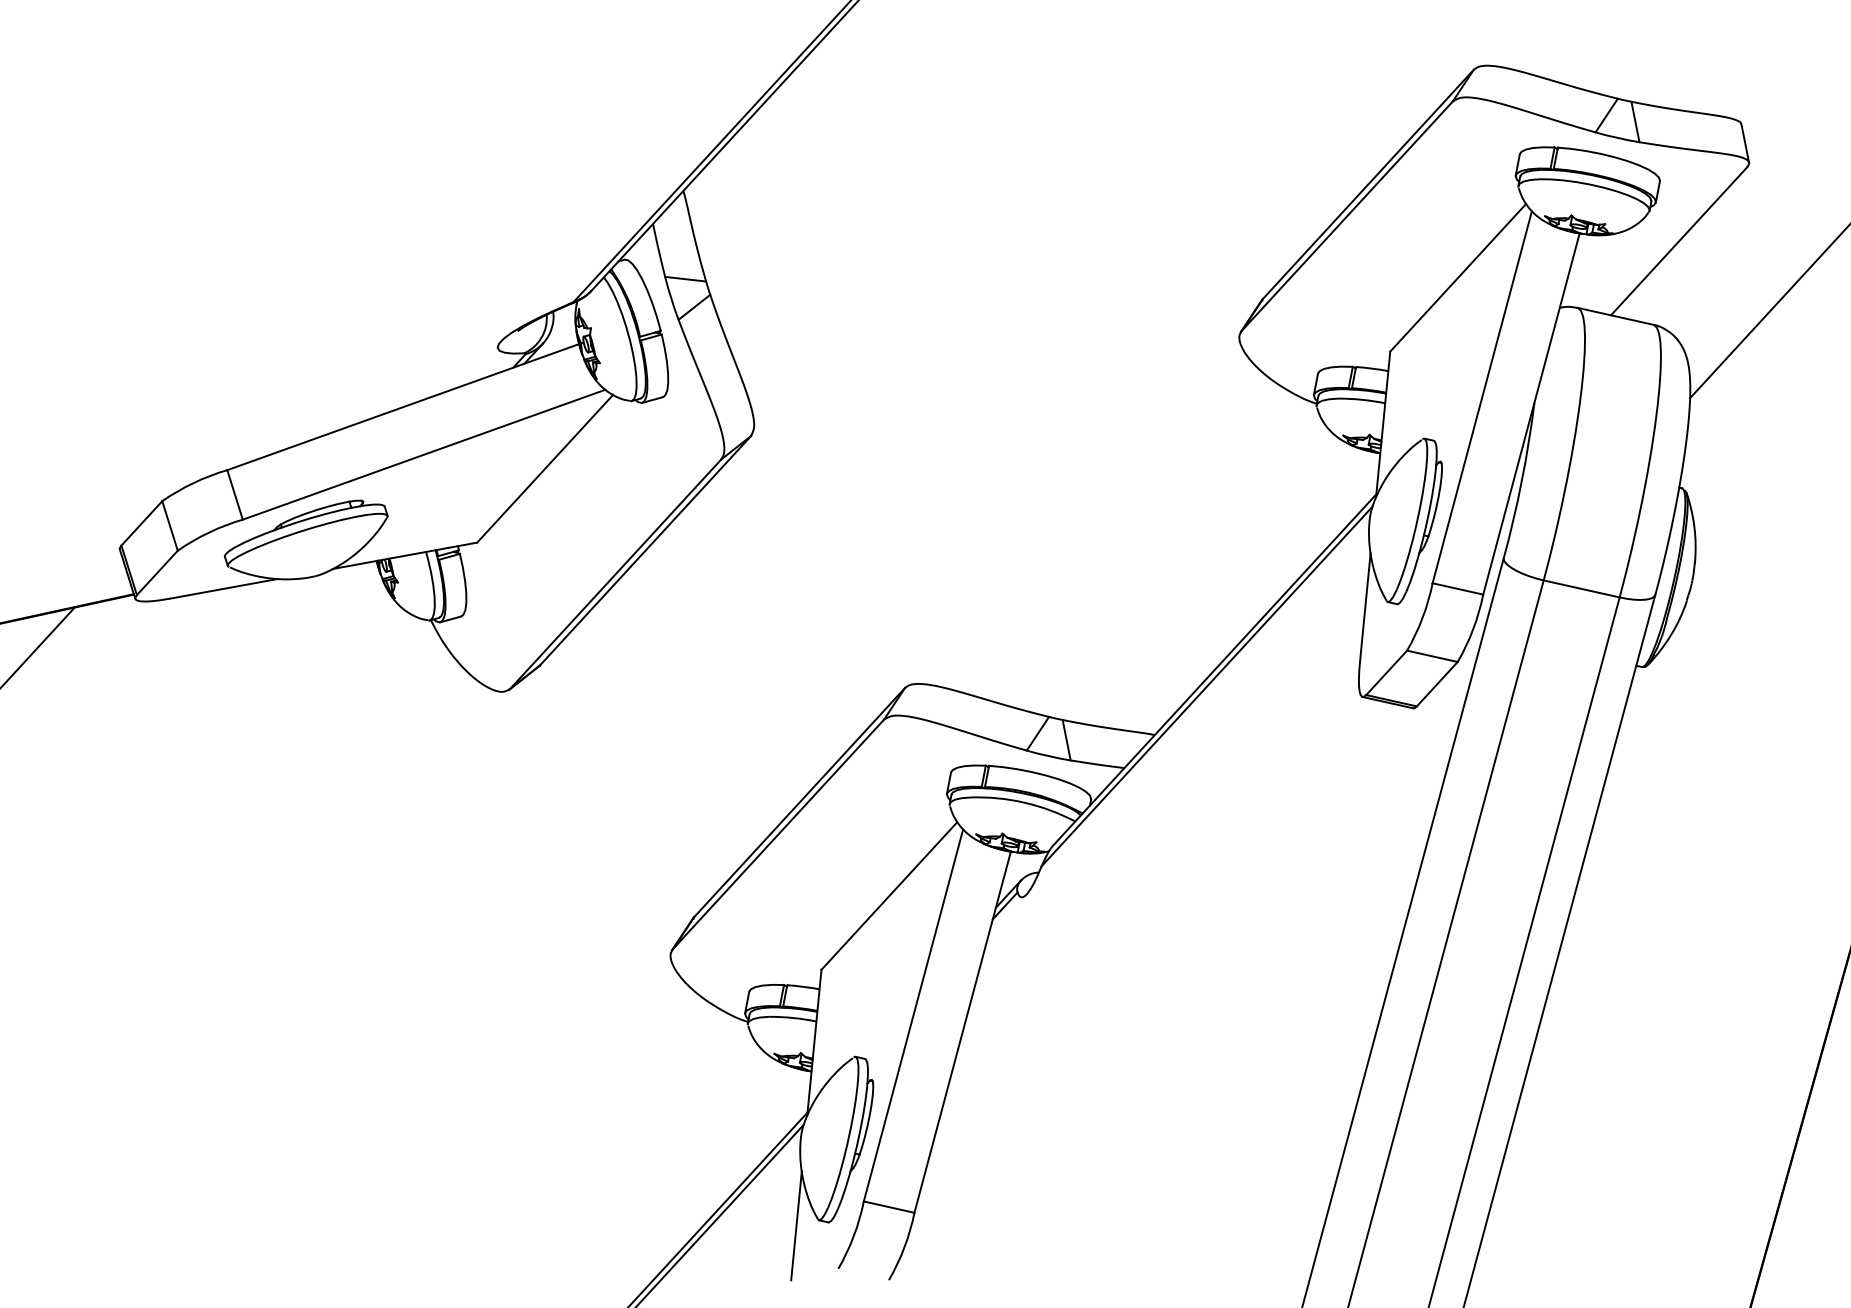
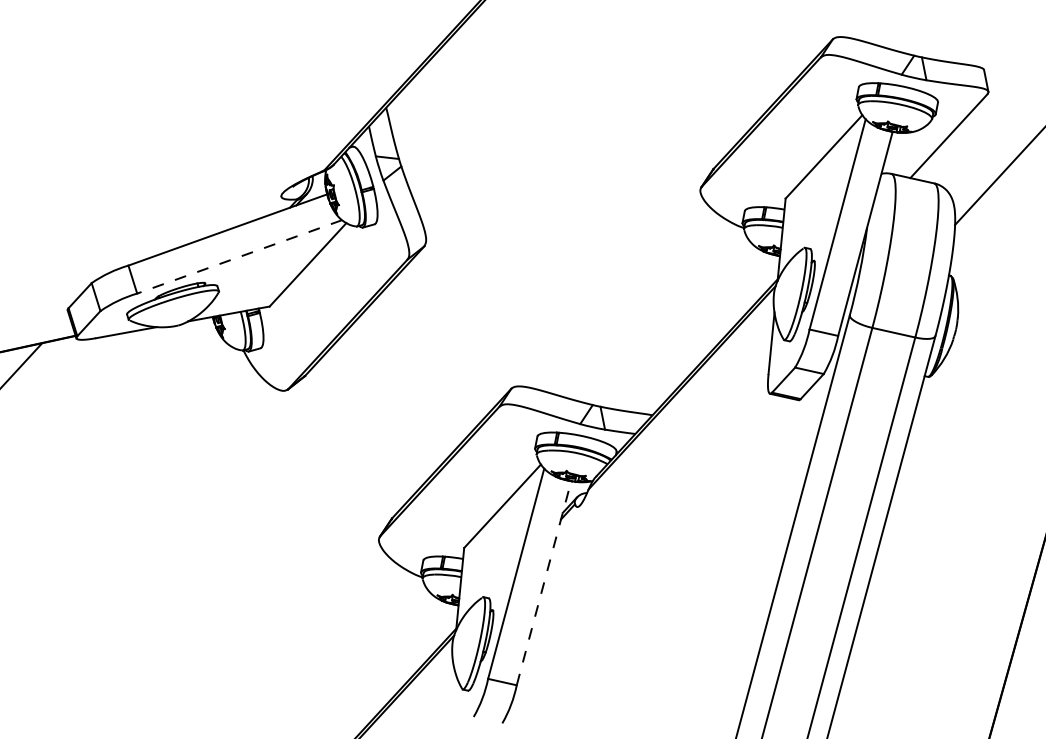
line: (423, 454) -> (239, 256), solid -> dashed
line: (963, 1032) -> (544, 583), solid -> dashed
line: (797, 1225) -> (450, 692), removed

